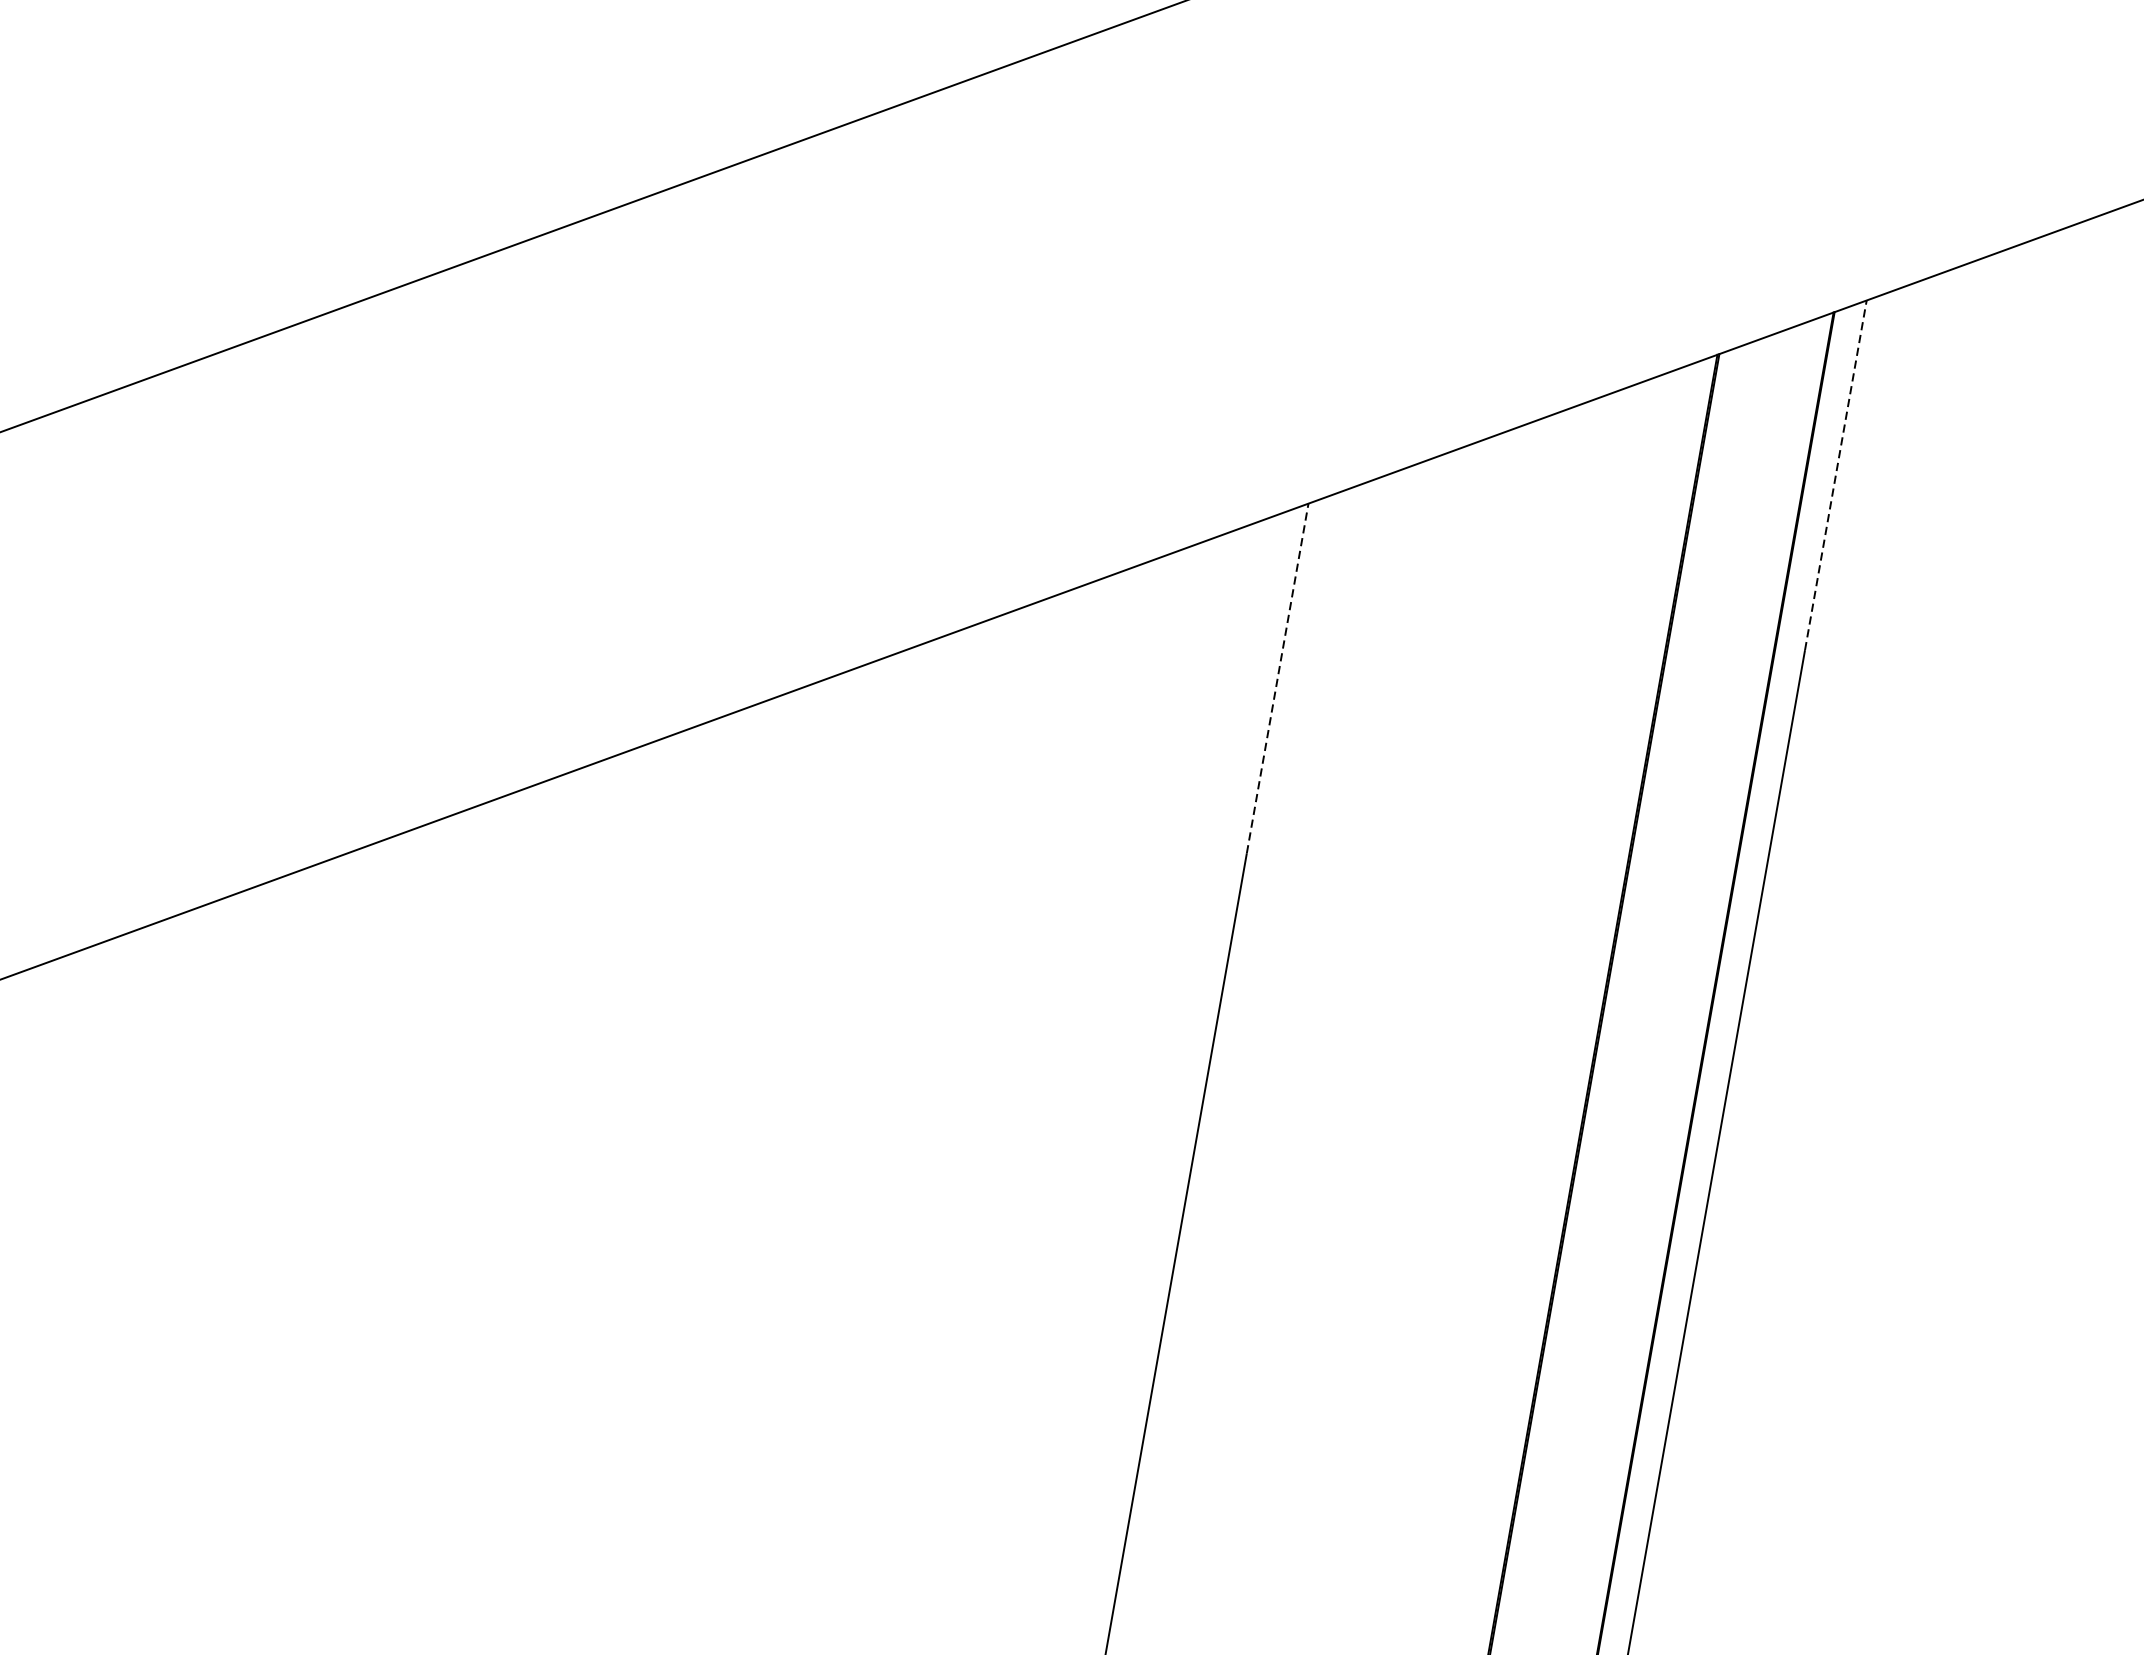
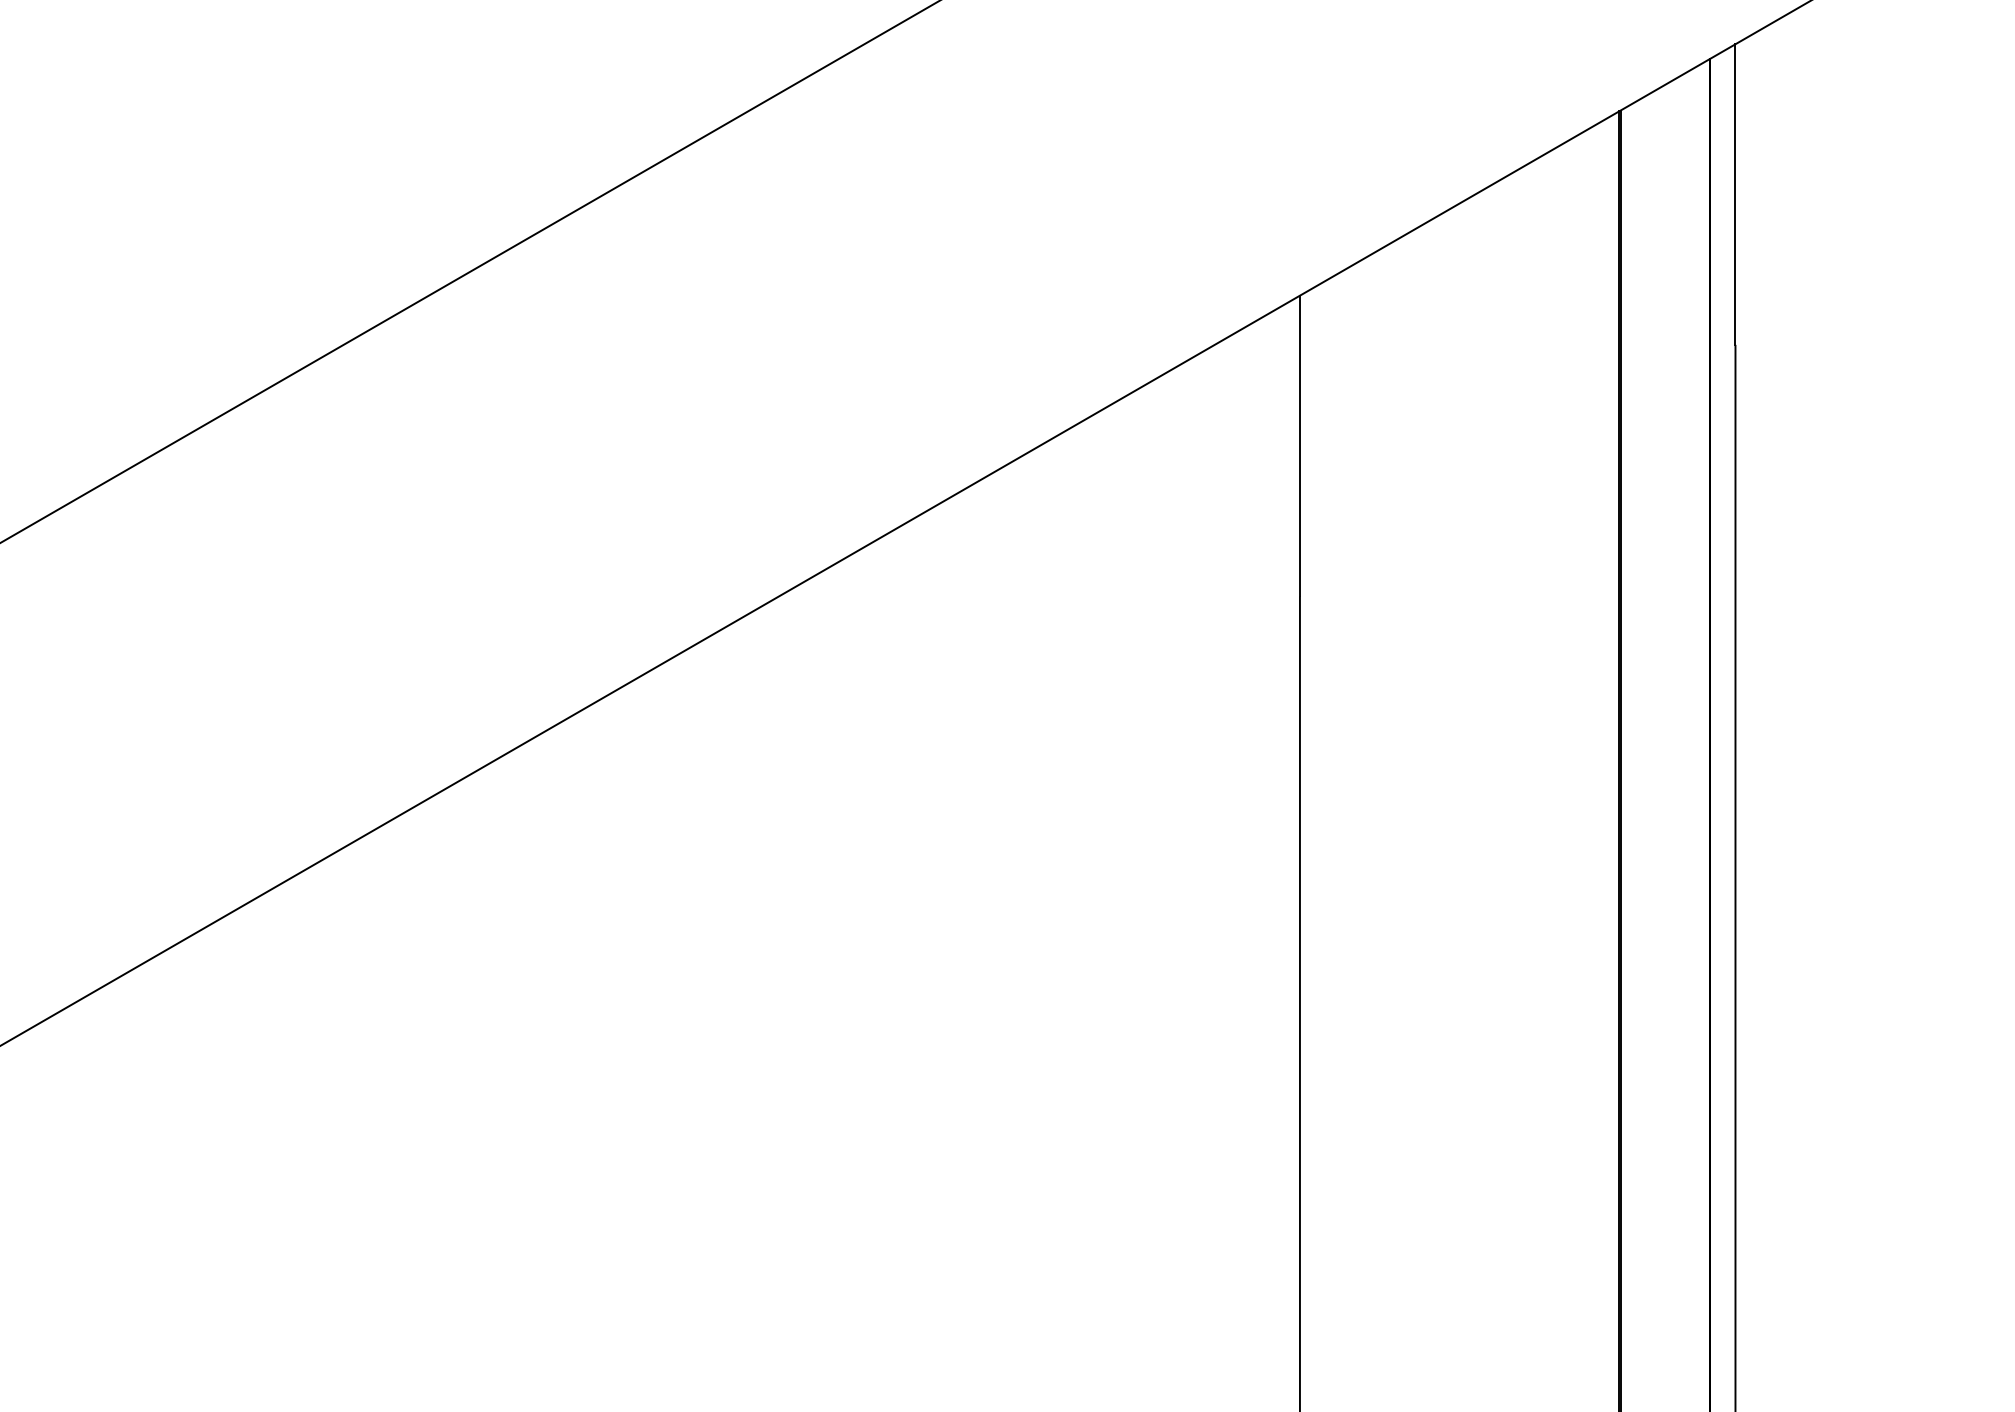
line: (1835, 475) -> (1735, 194), dashed -> solid
line: (1277, 677) -> (1299, 445), dashed -> solid

